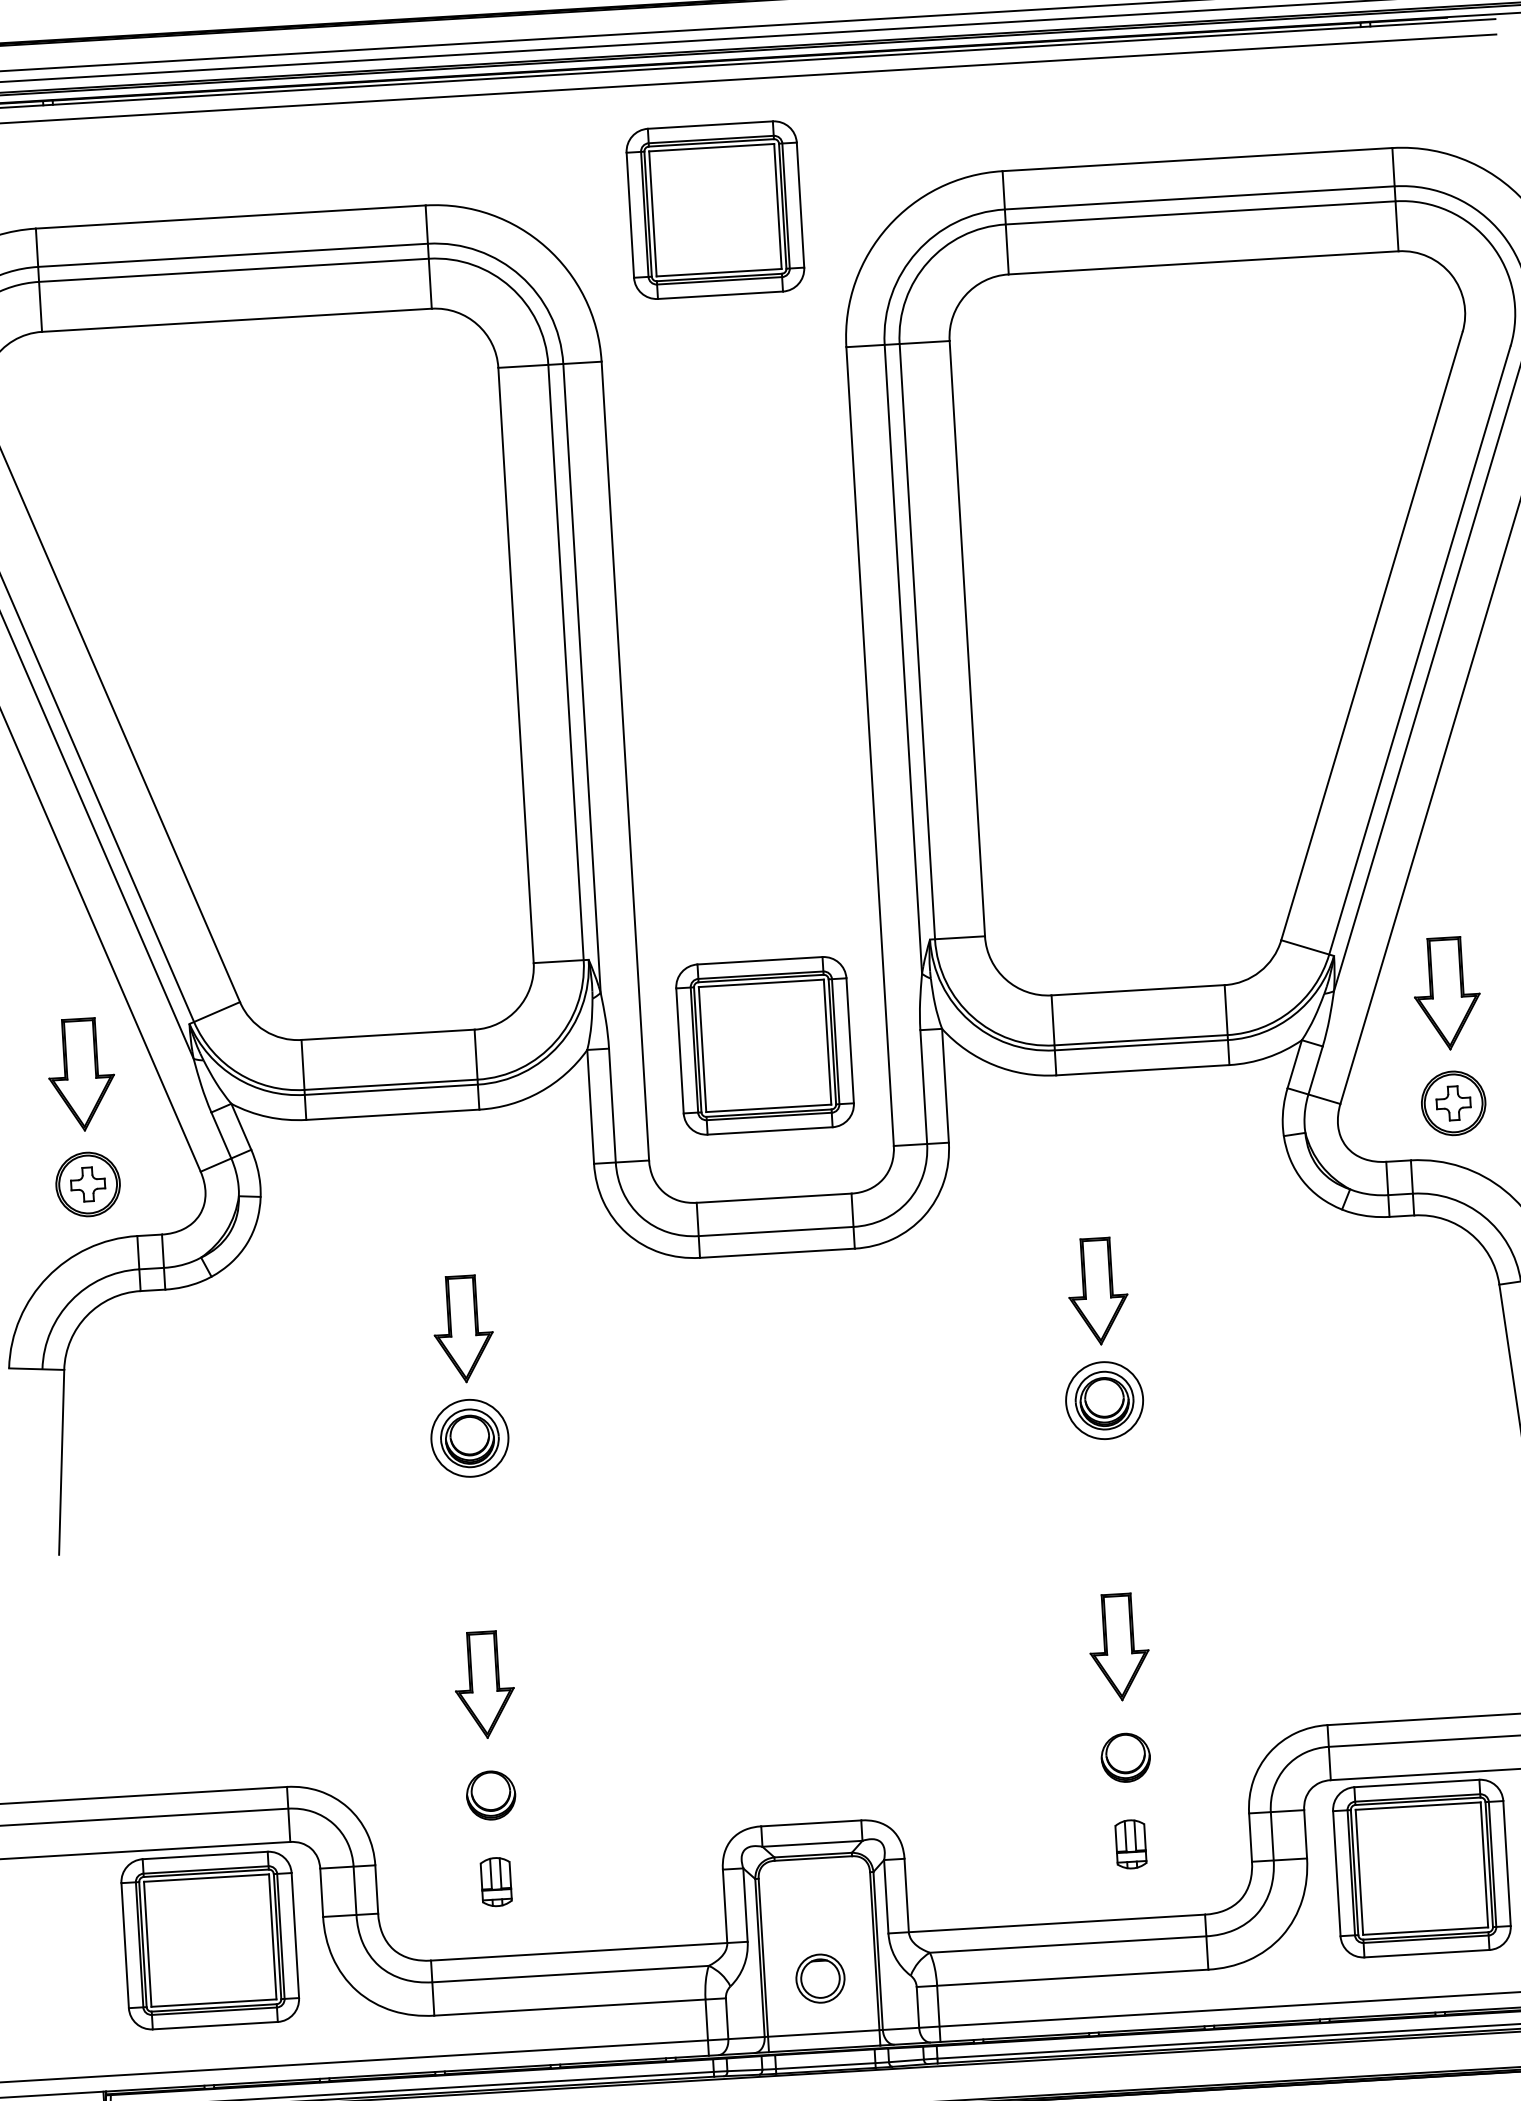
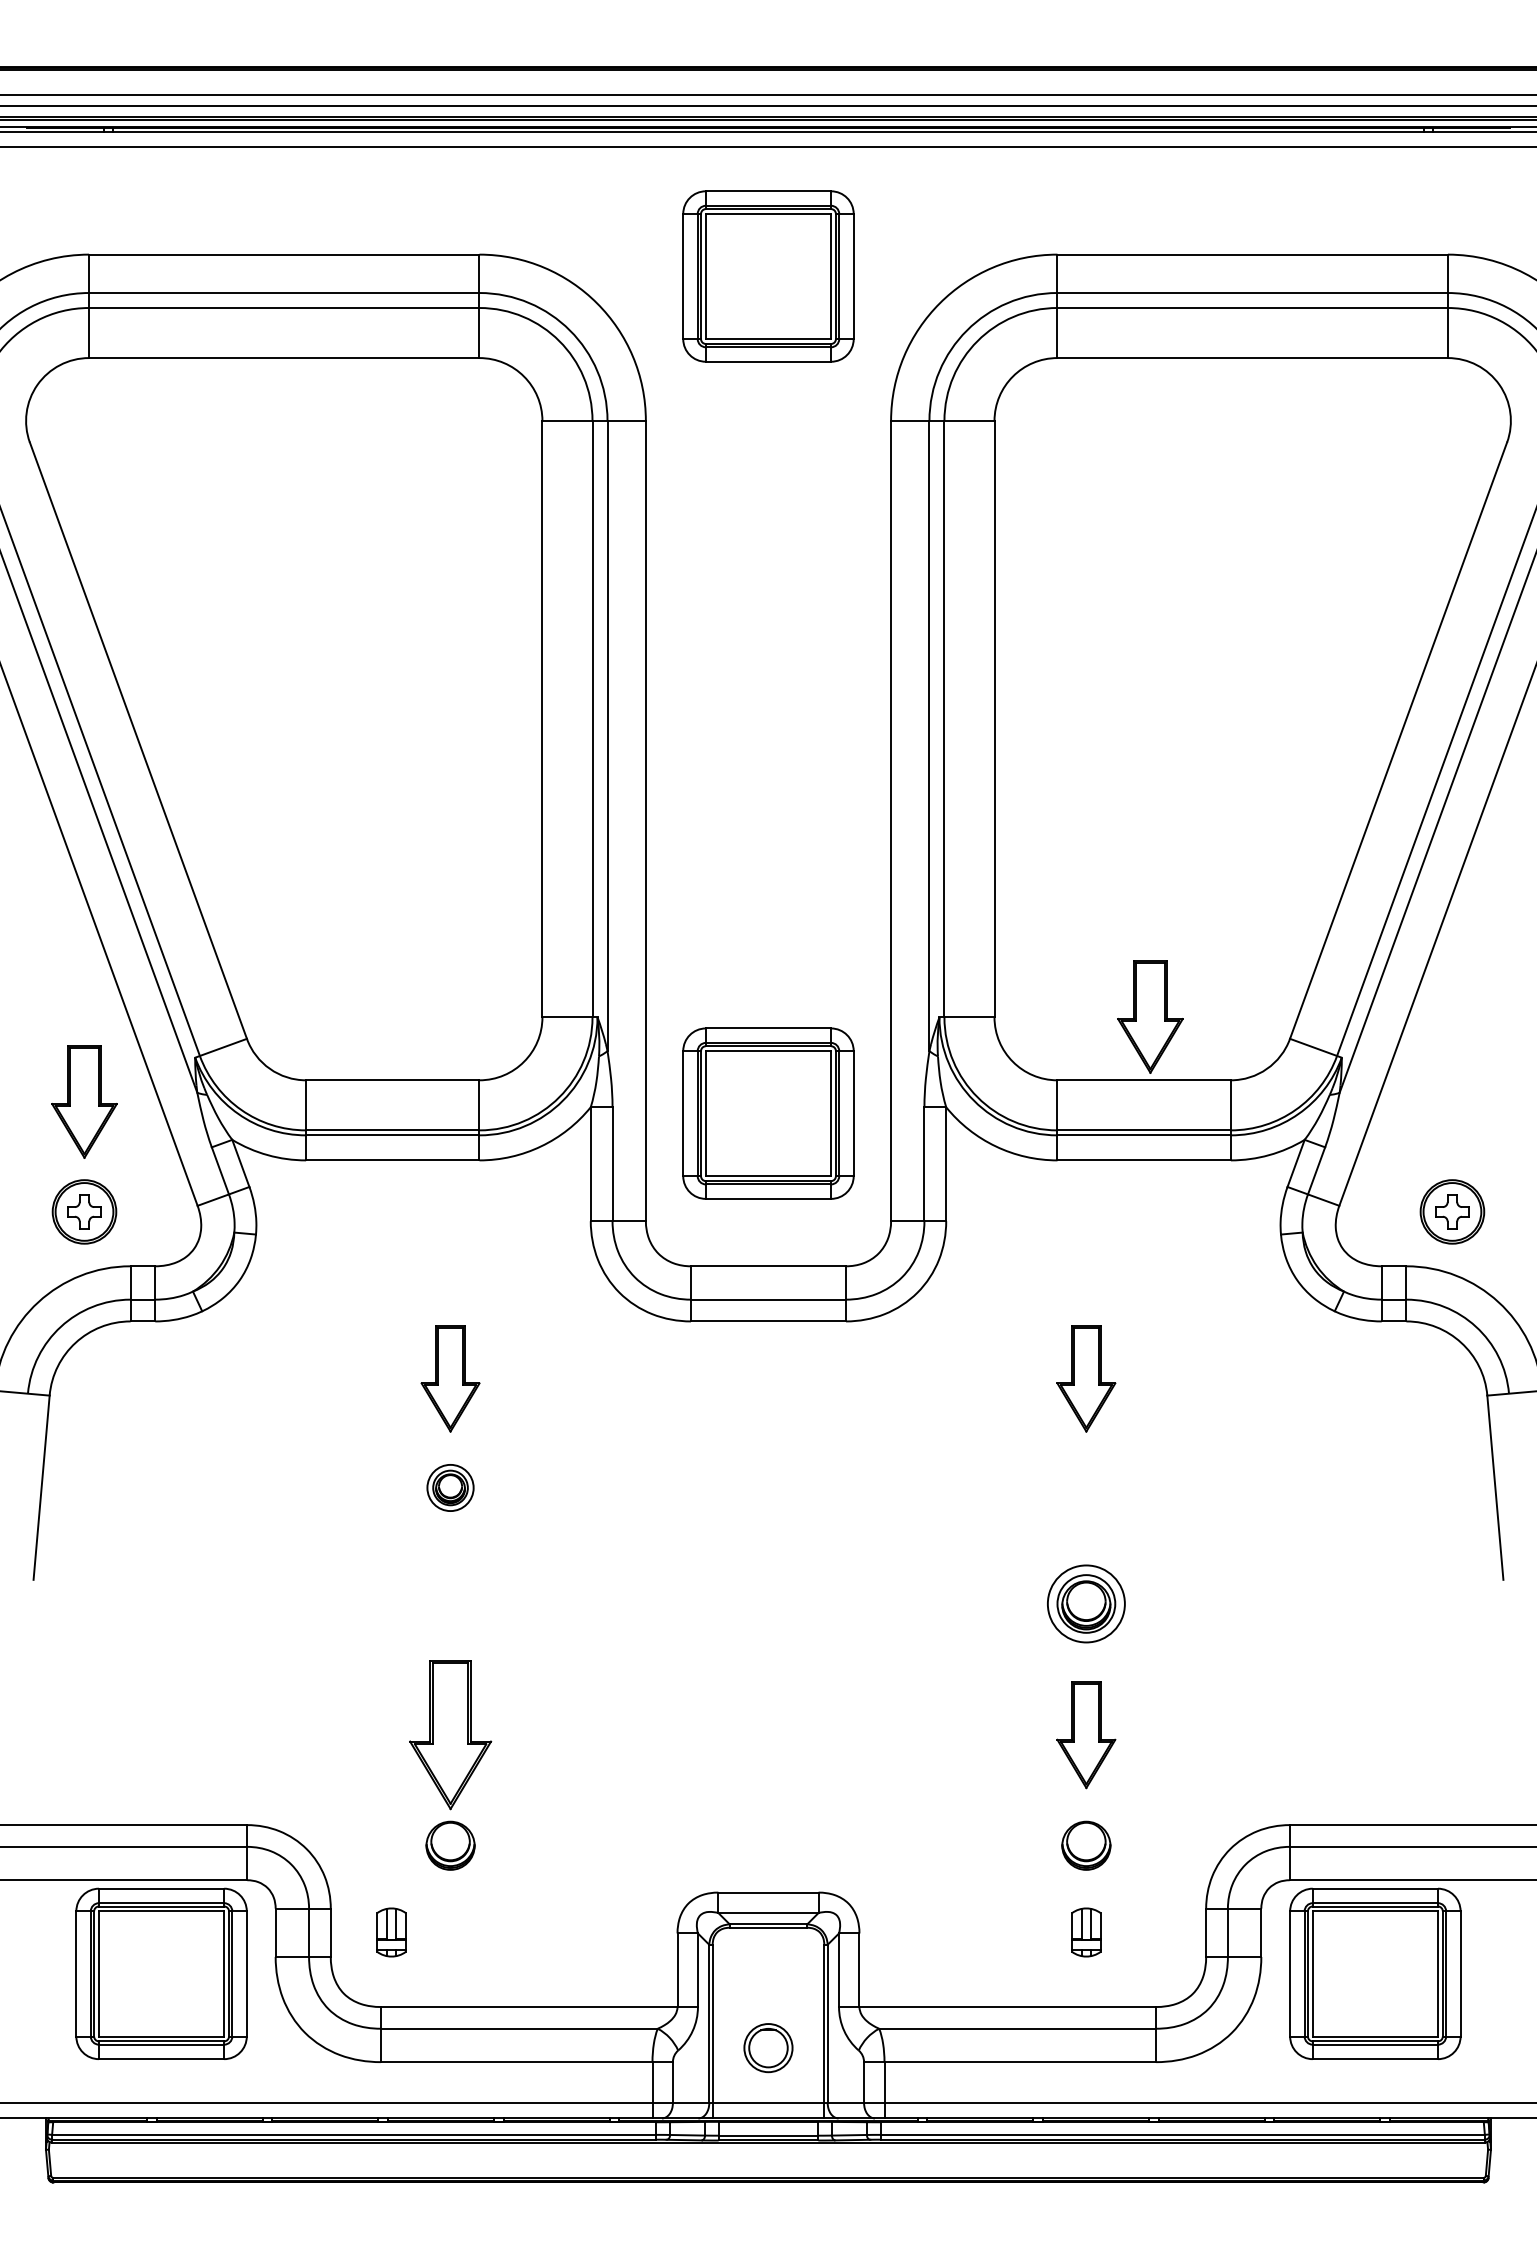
part: (1447, 993) -> (1150, 1016), moved
part: (1104, 1400) -> (1086, 1603), moved
part: (469, 1437) -> (450, 1487), size x0.6
part: (484, 1685) -> (450, 1735), size x1.4
part: (496, 1882) -> (391, 1932), moved

